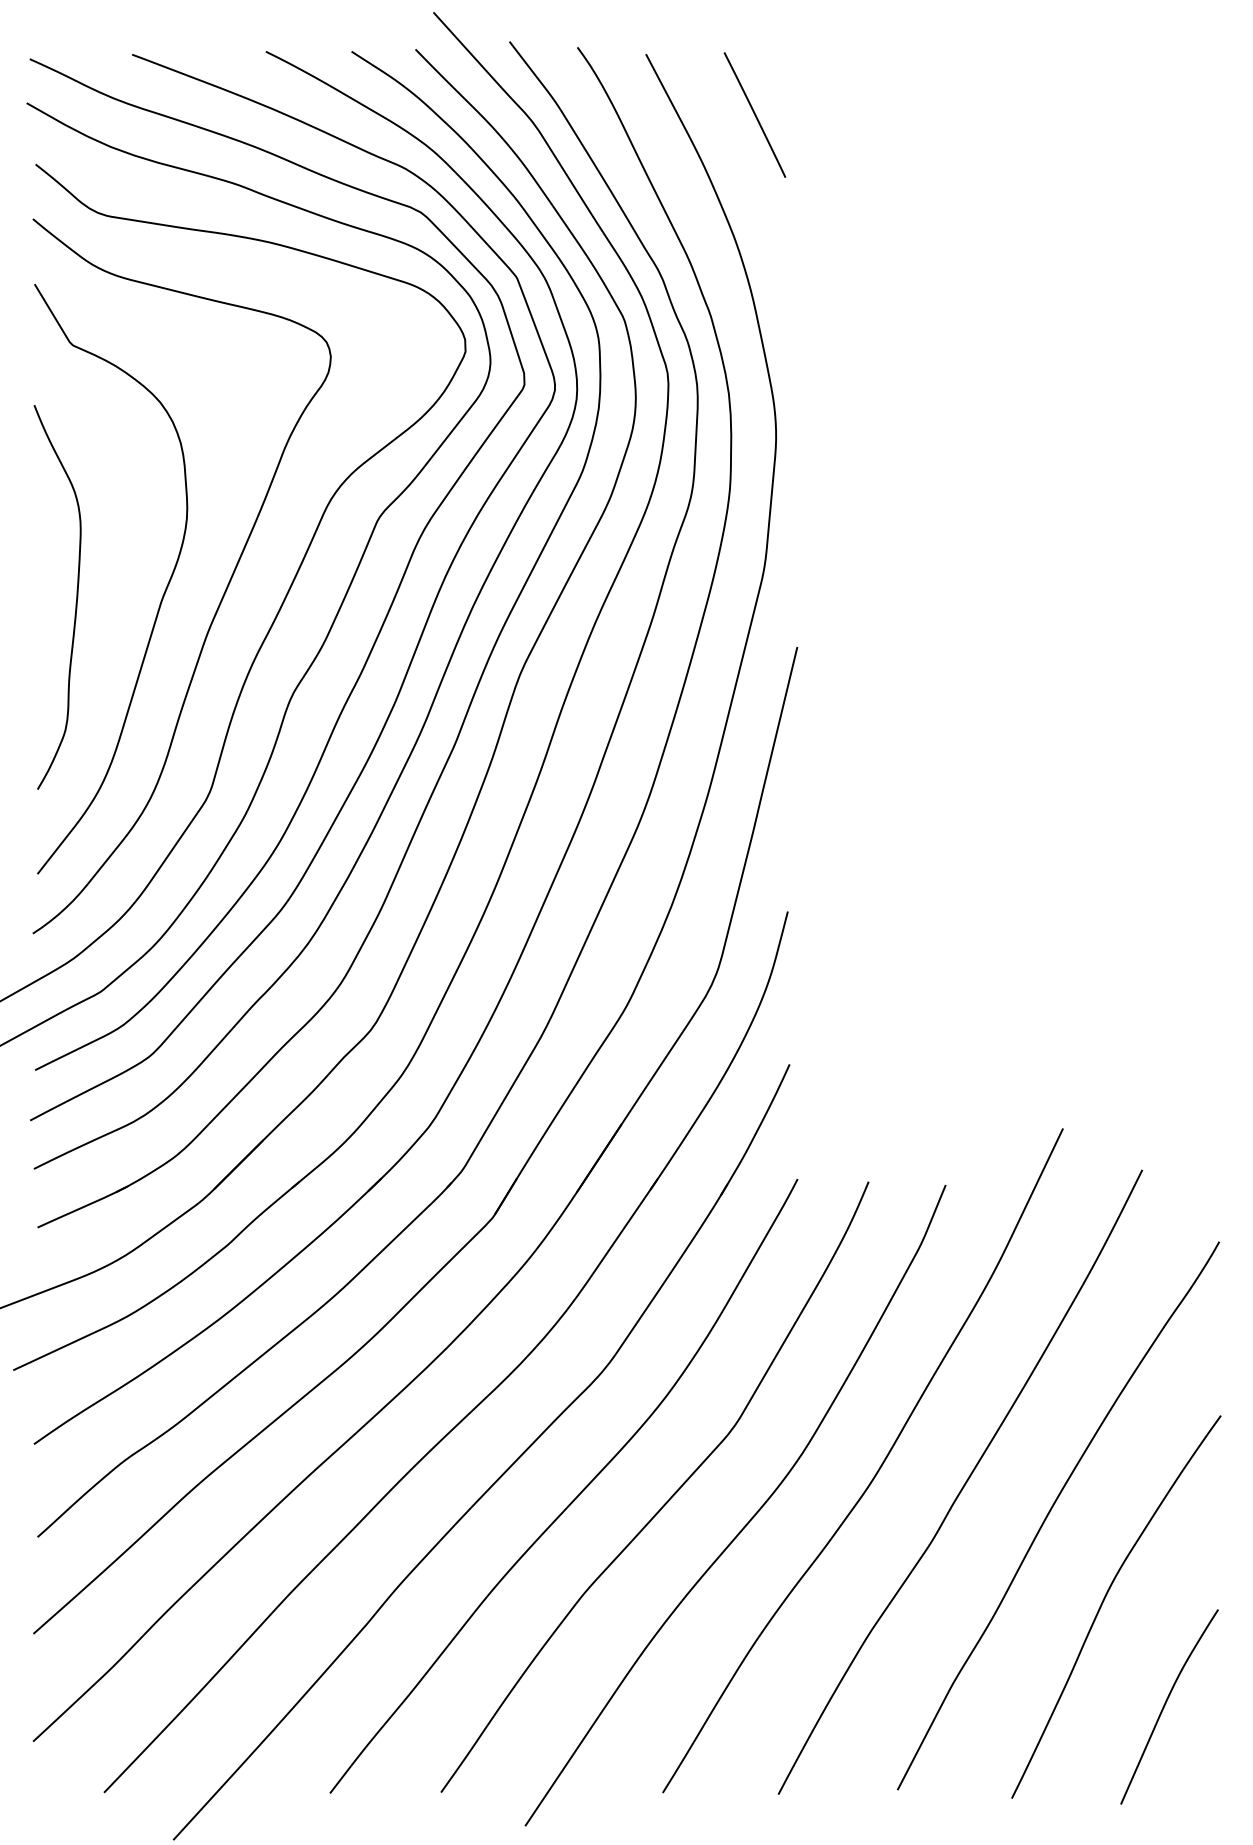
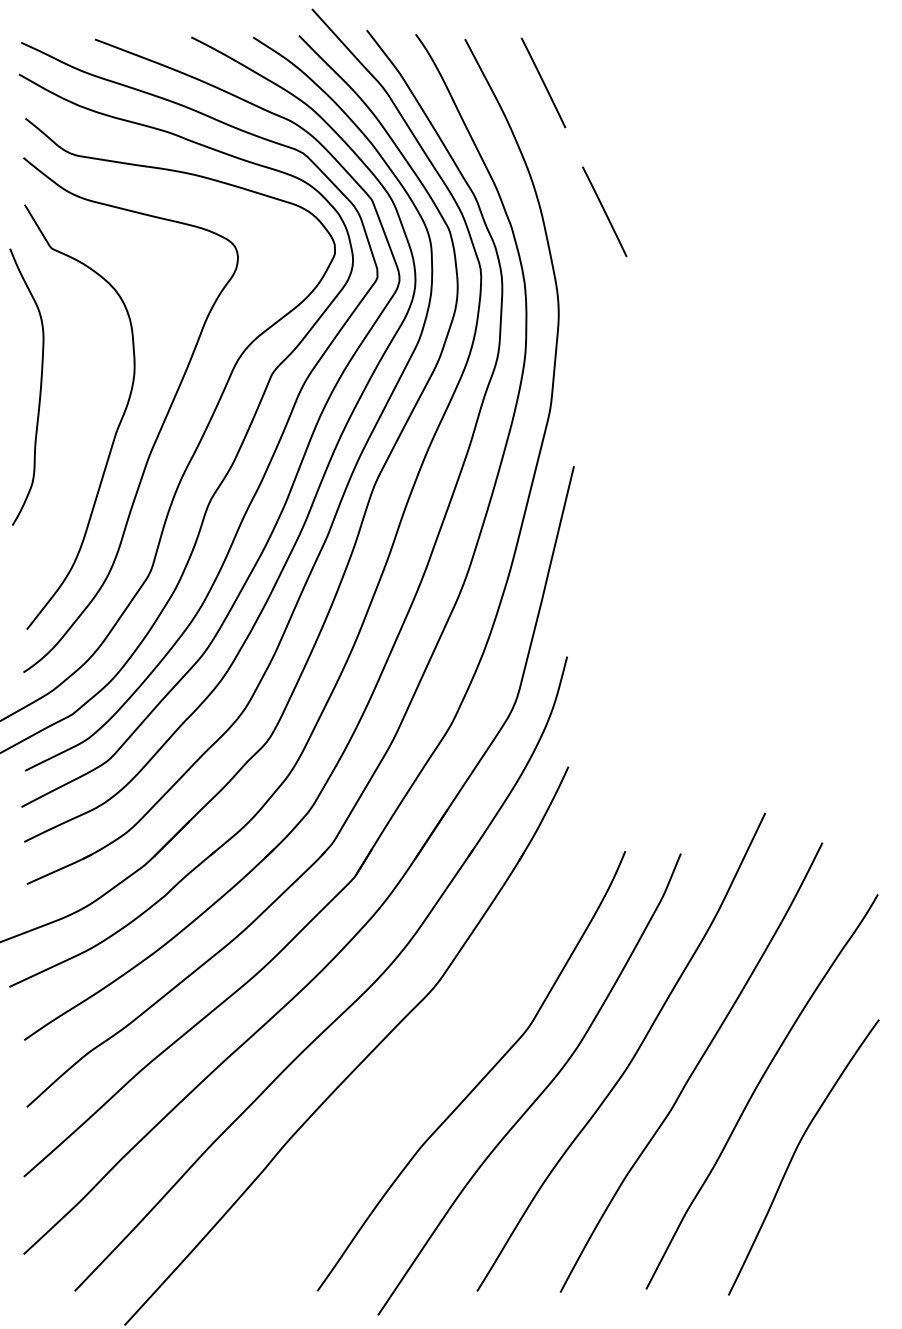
line: (839, 293) -> (604, 211), added
curve: (75, 602) -> (39, 390), moved
curve: (575, 1497) -> (414, 1078), removed
curve: (1165, 1705) -> (839, 1228), removed

